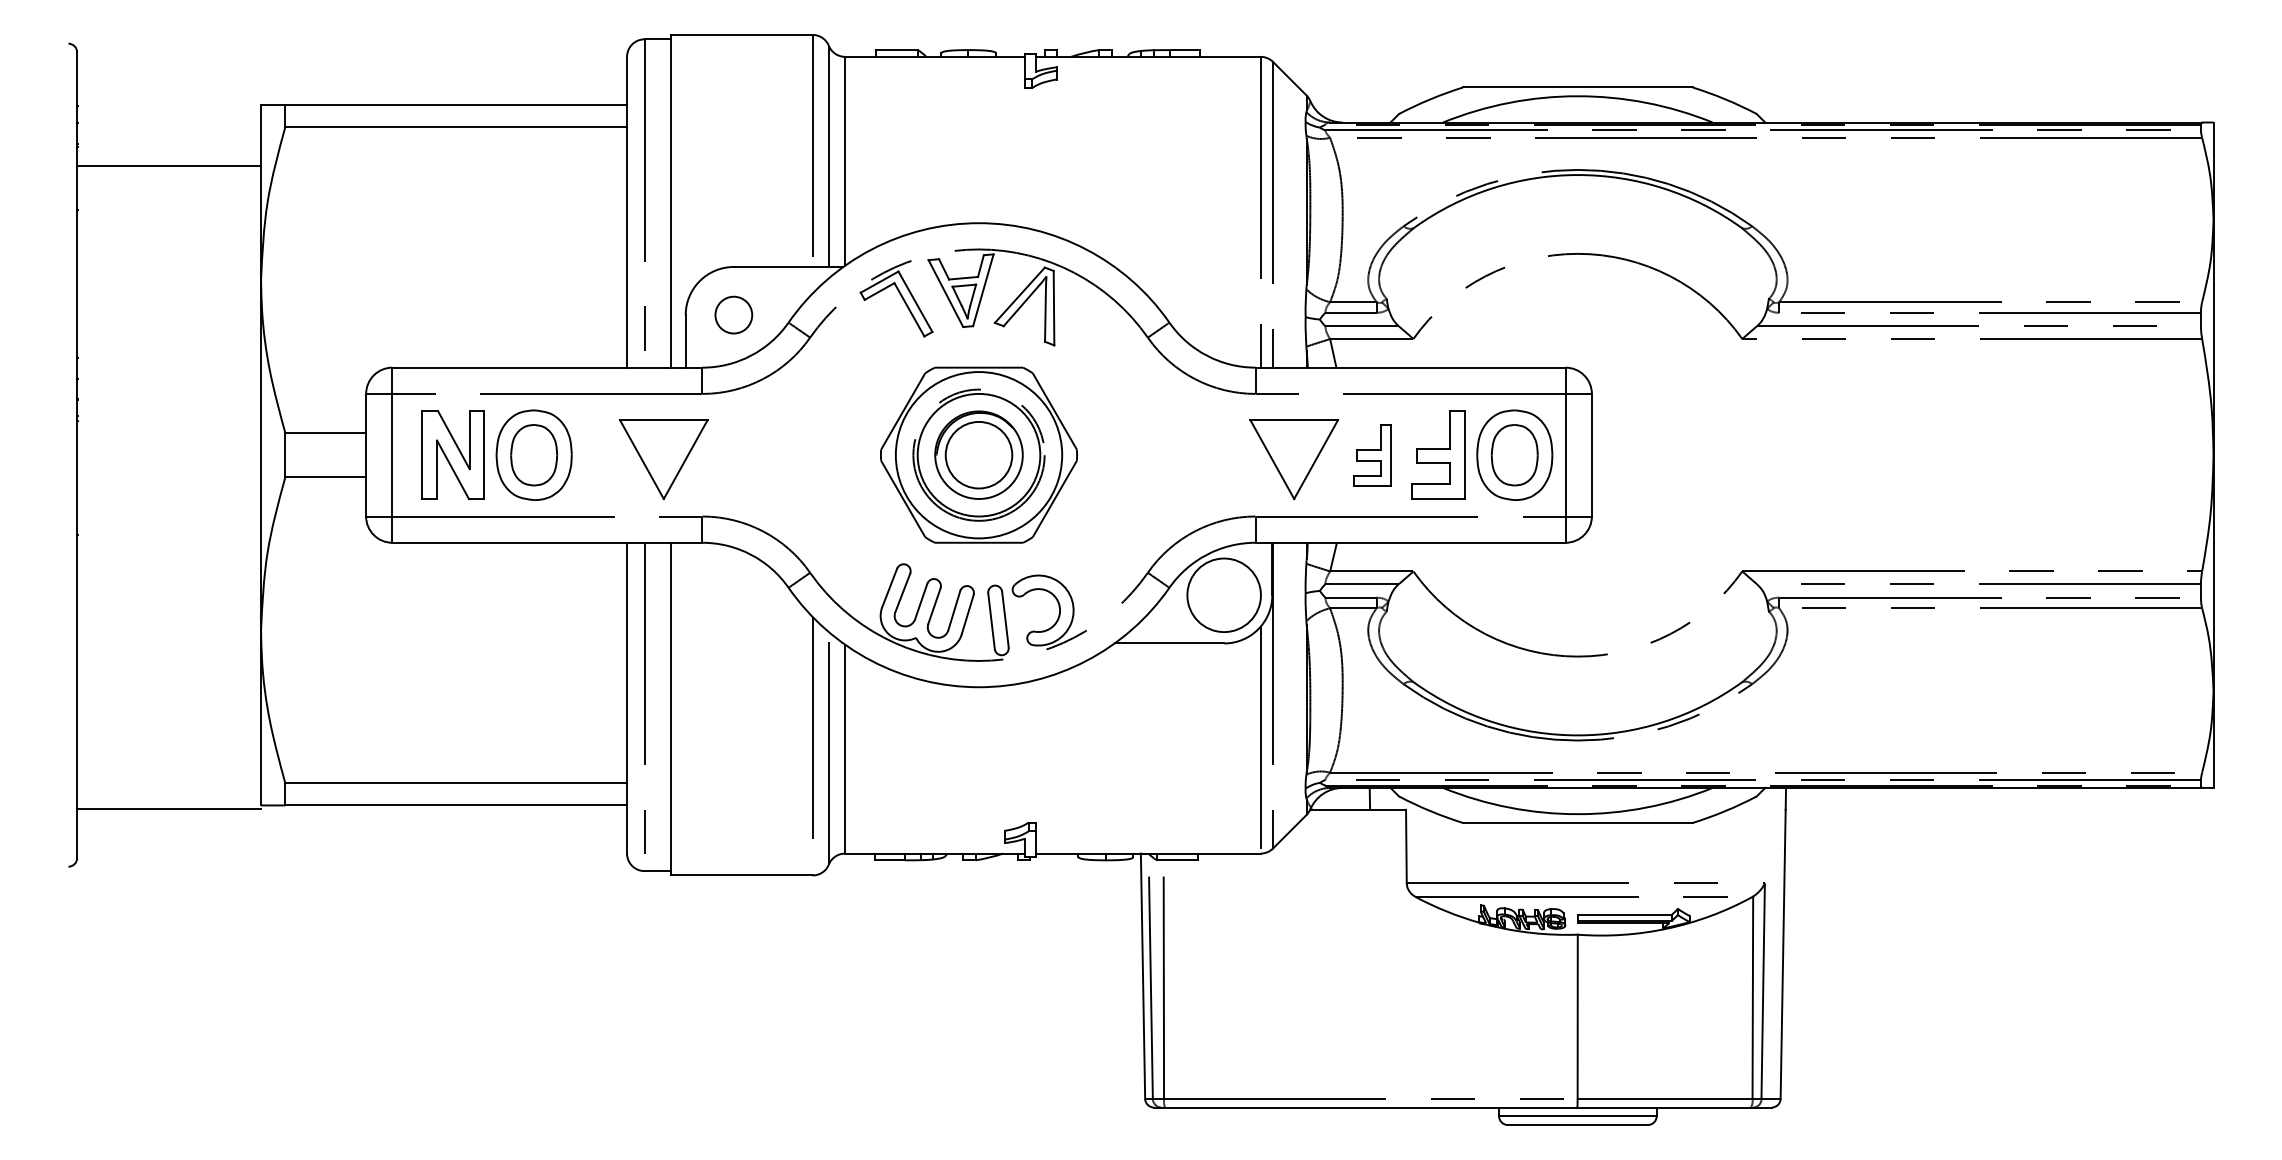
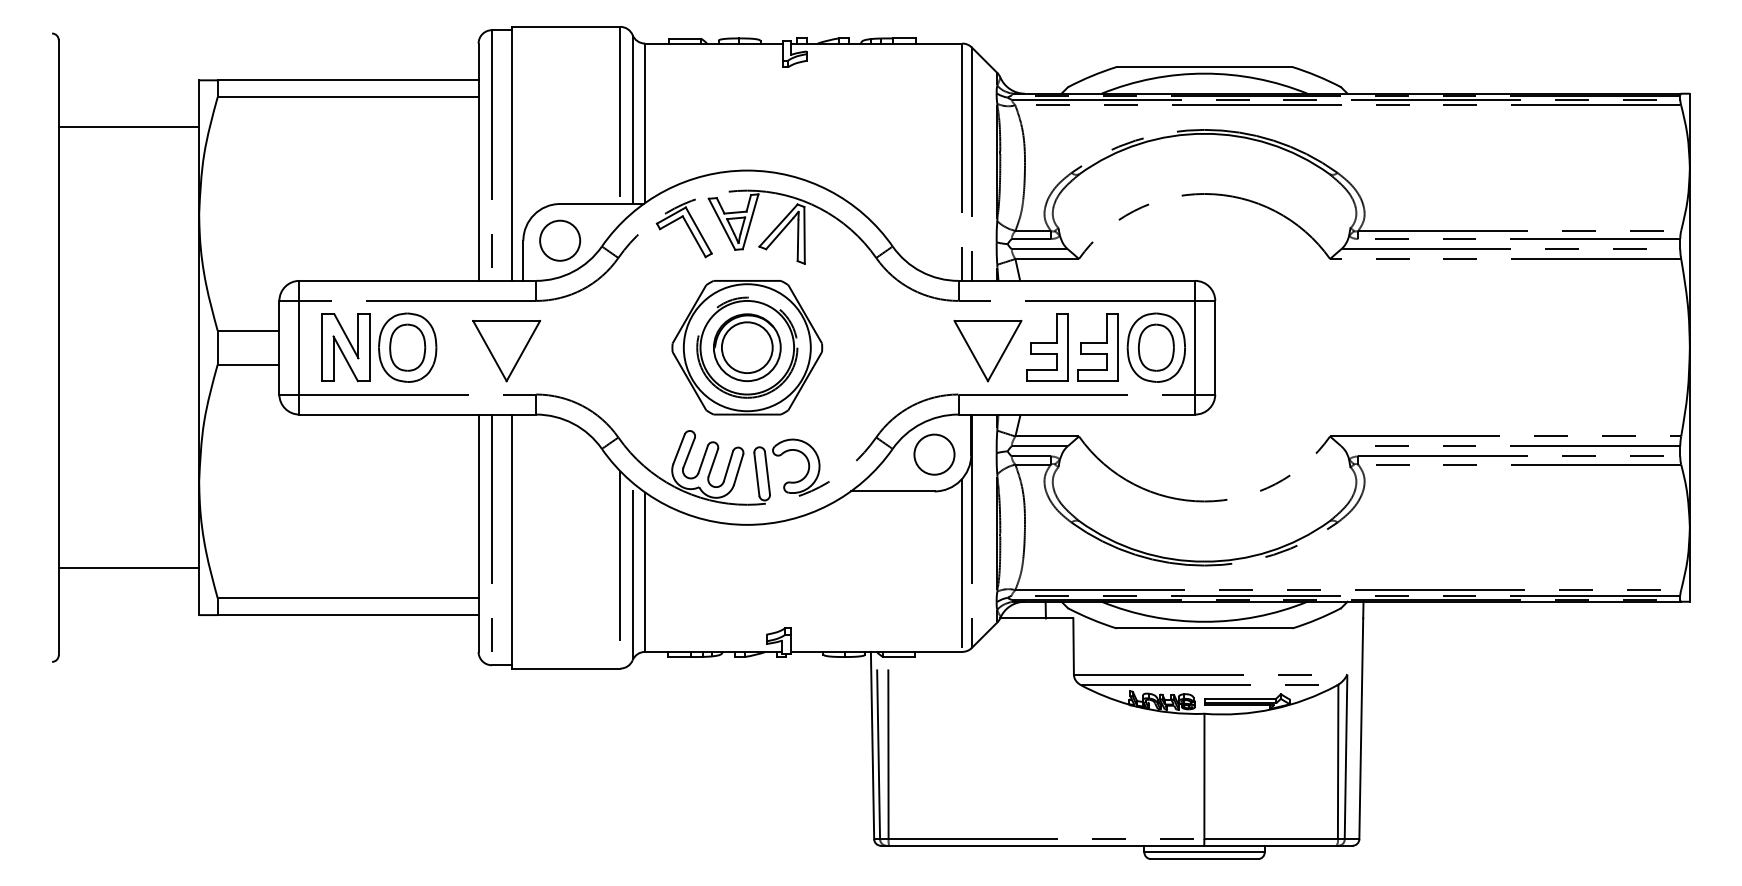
circle: (733, 314) -> (559, 240), size x1.43
part: (1372, 454) -> (1047, 347), size x1.43
circle: (1223, 595) -> (933, 454), size x0.71
line: (169, 809) -> (129, 568), moved

